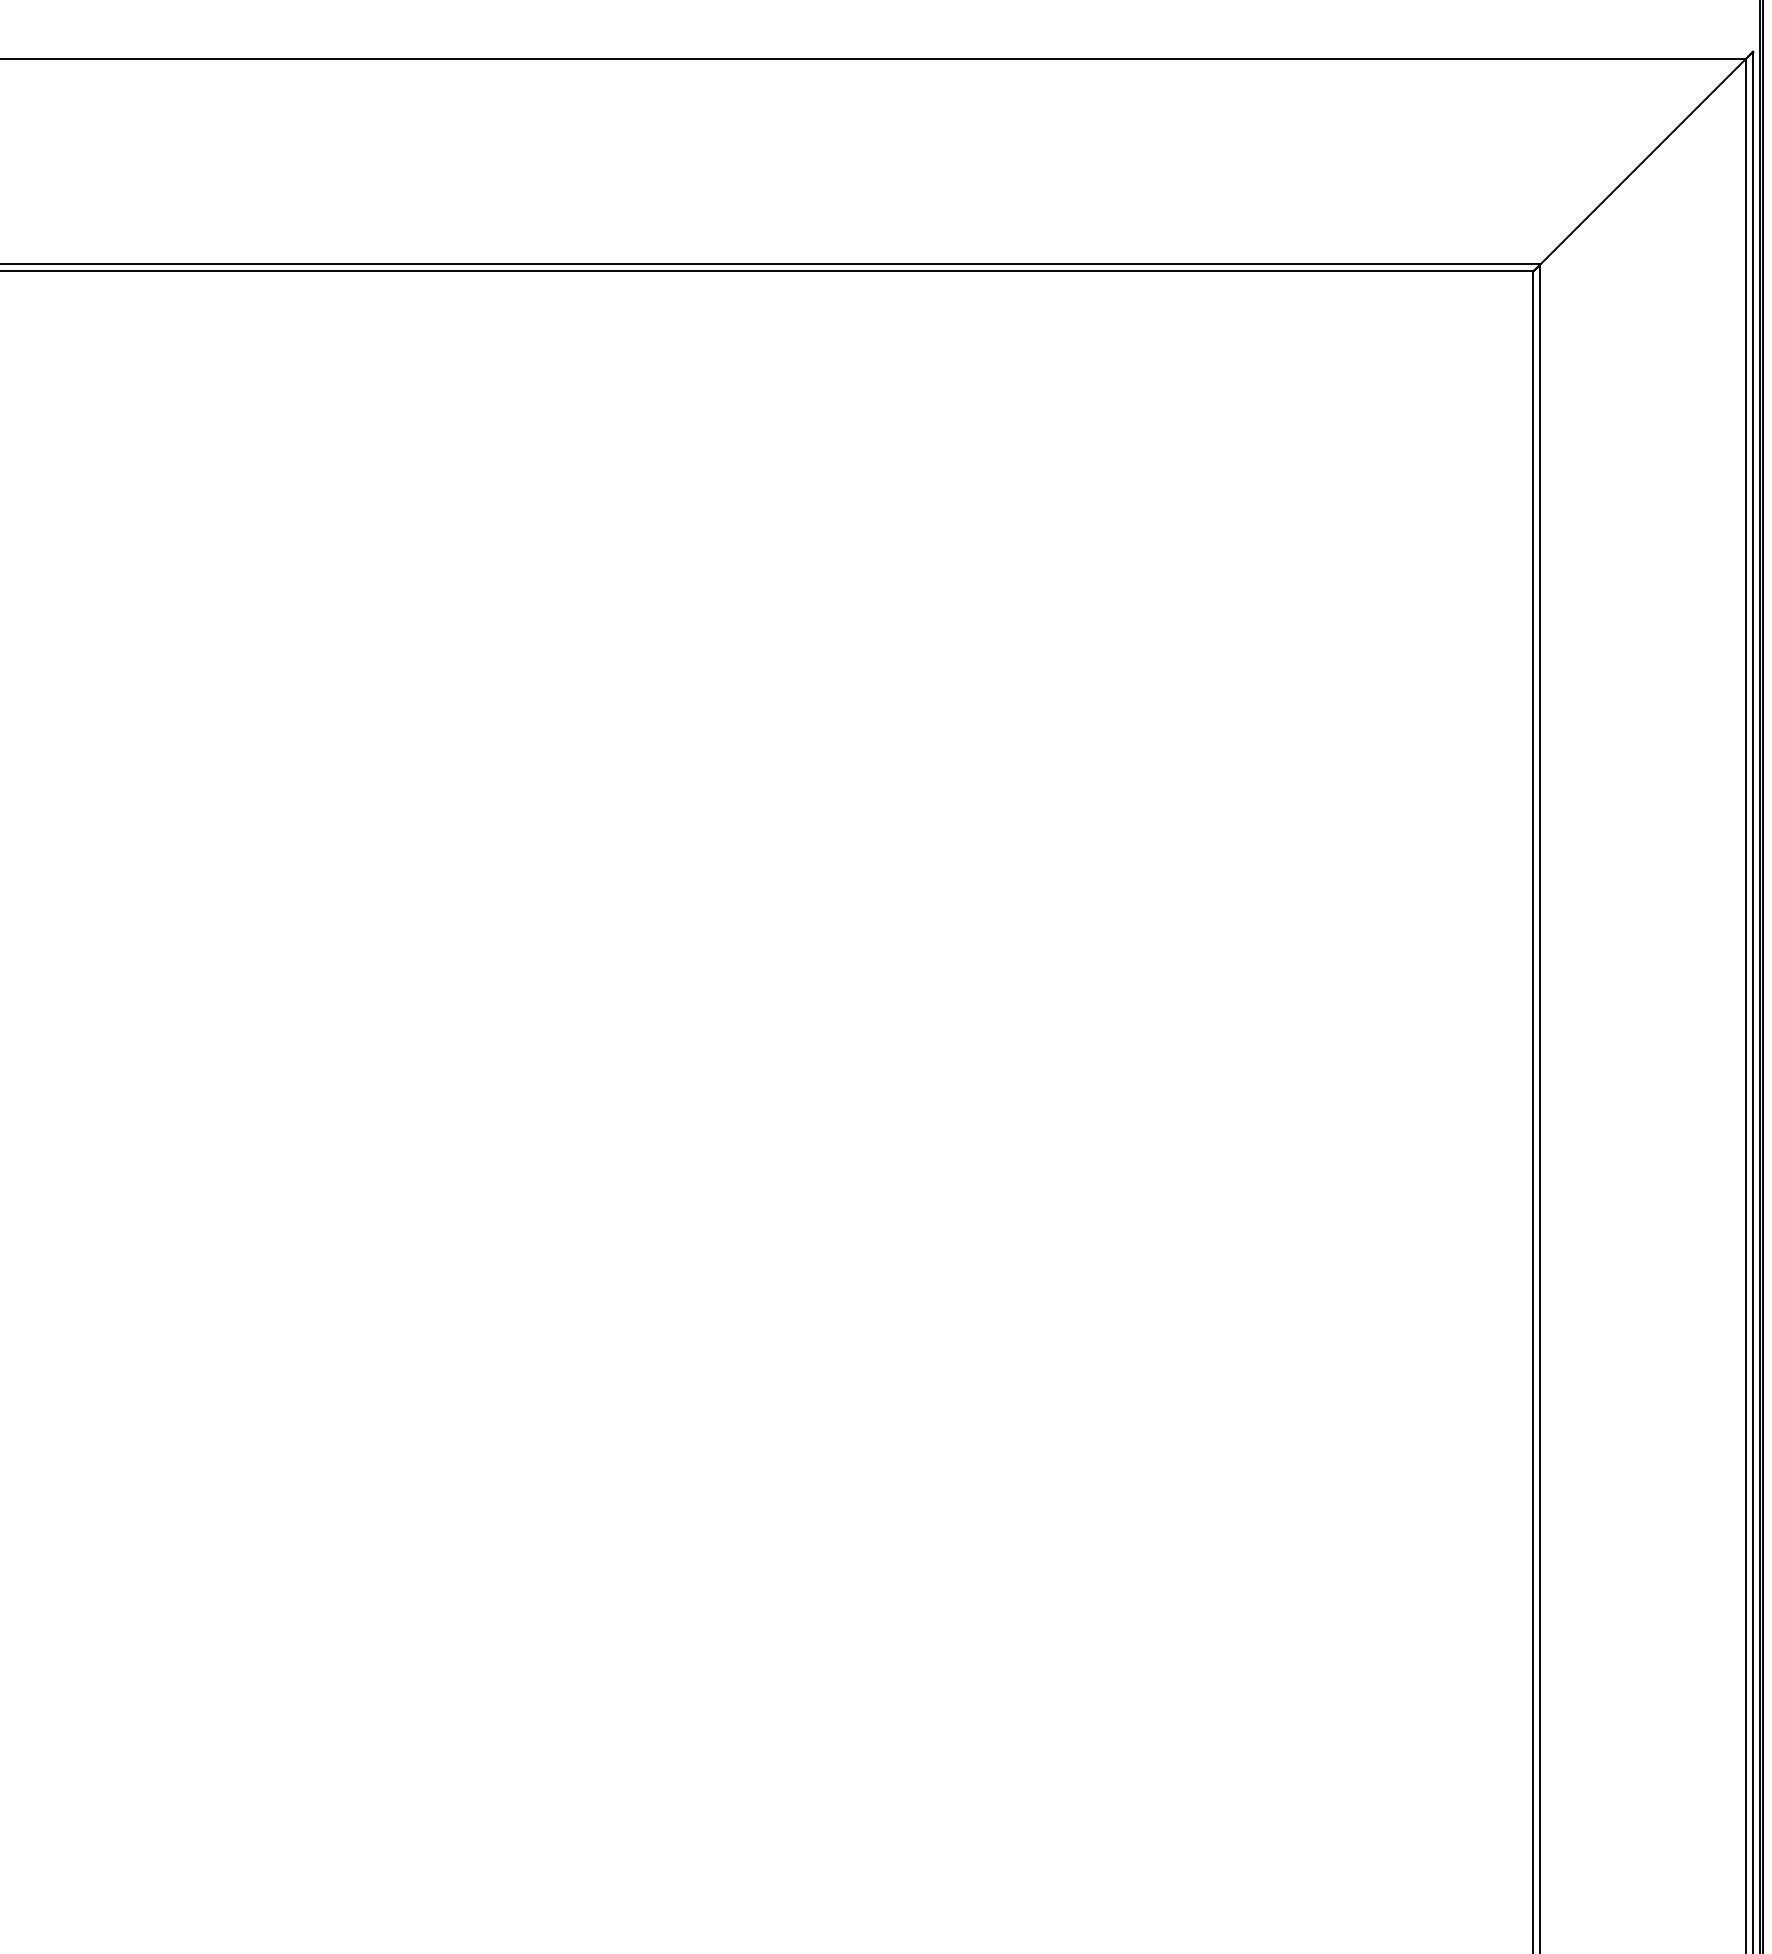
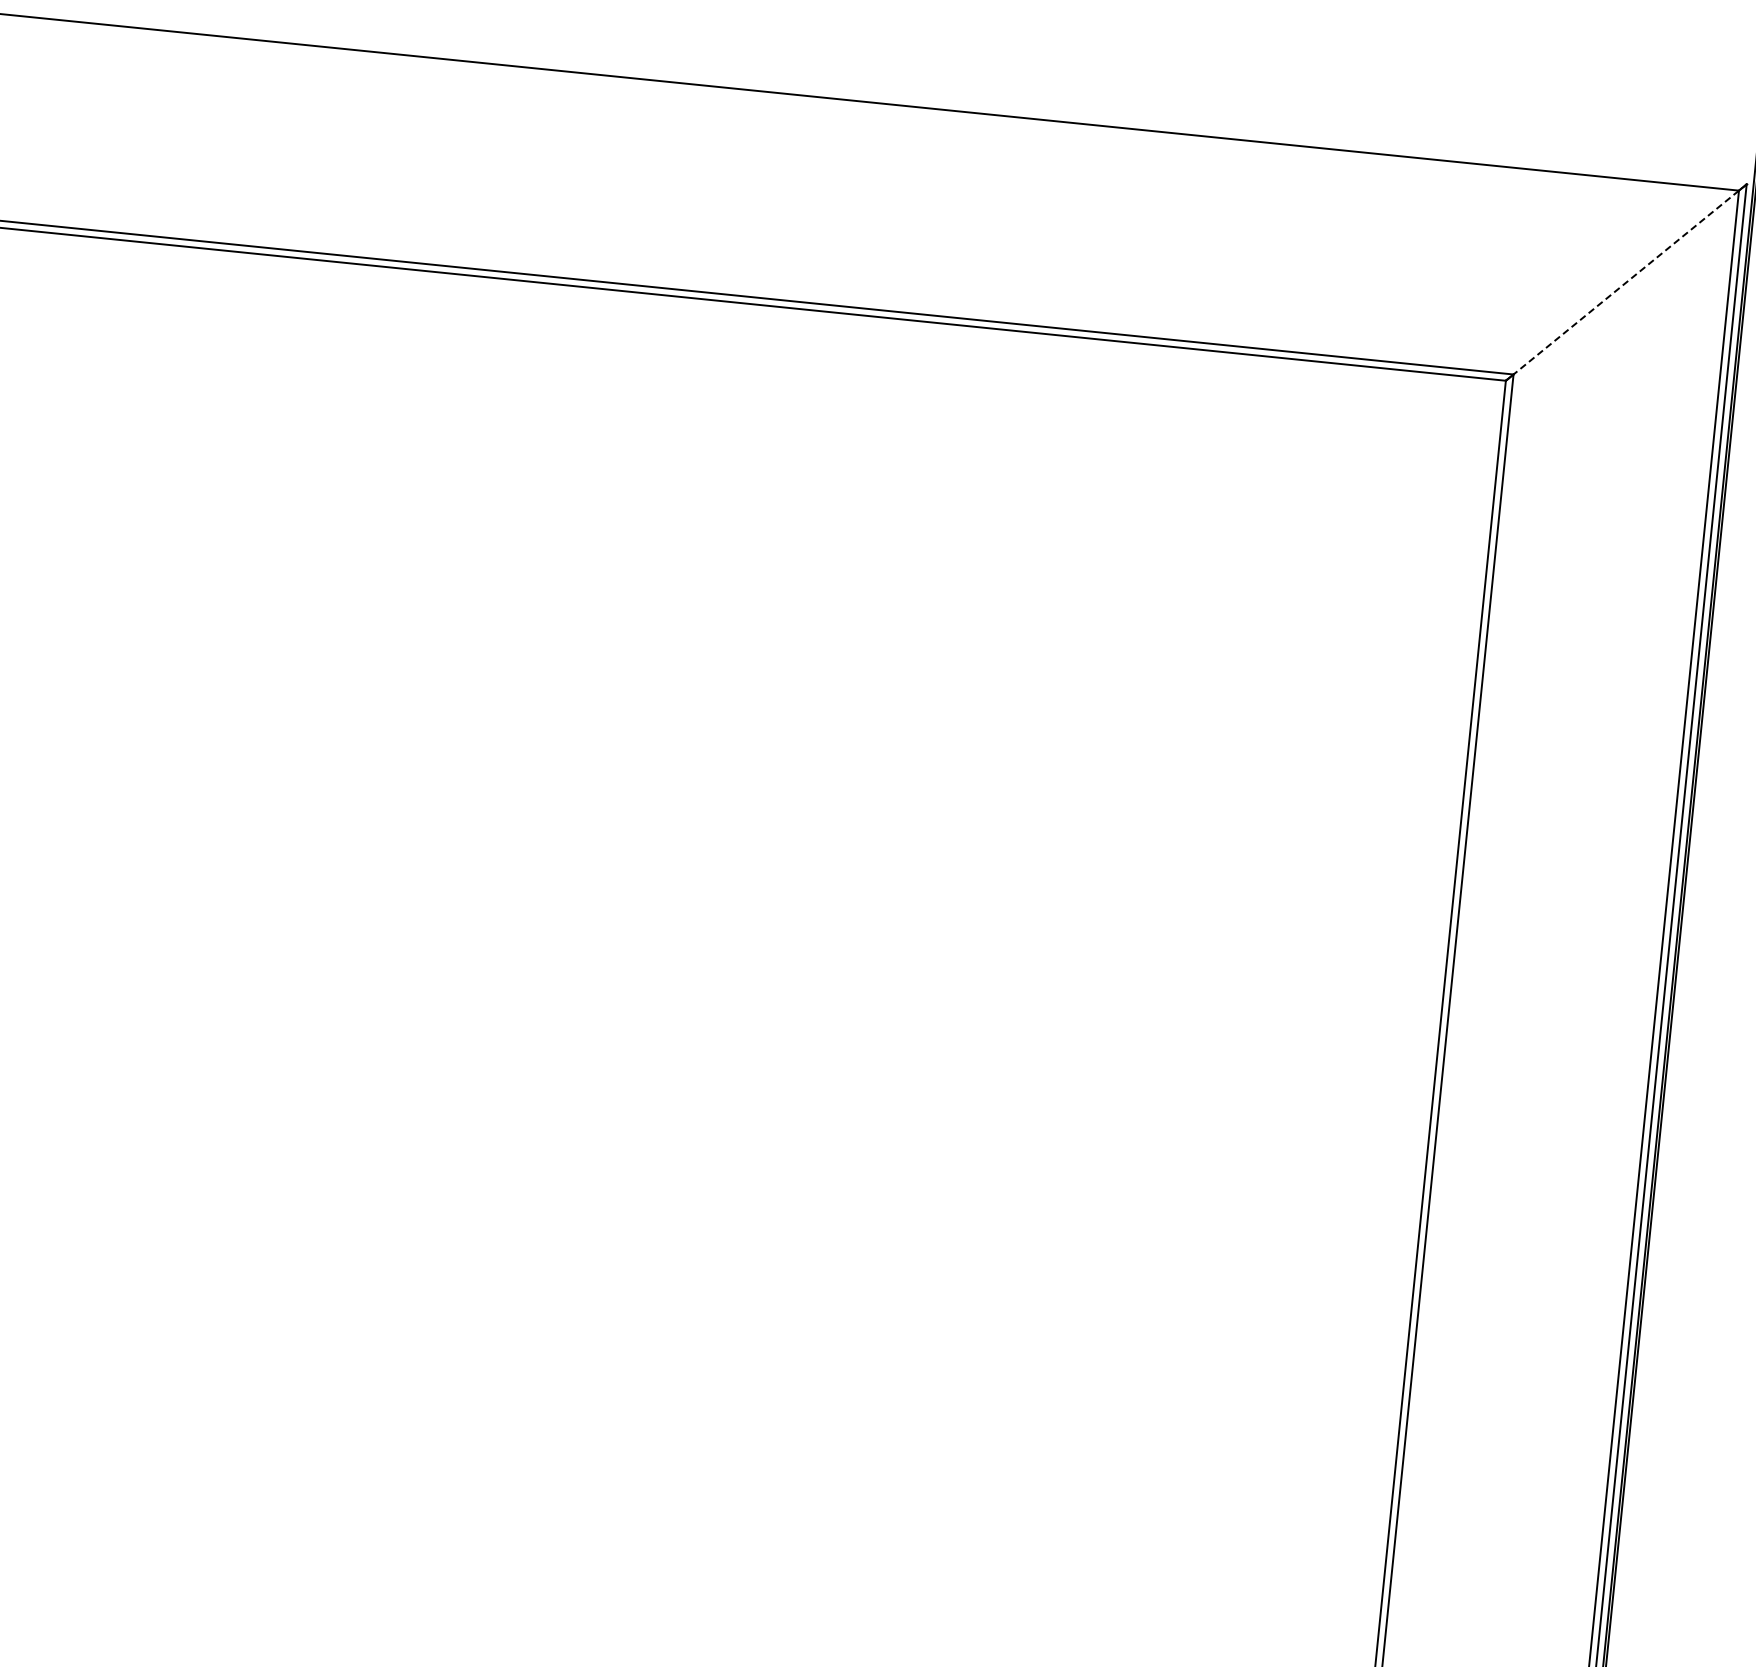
line: (1642, 161) -> (1625, 282), solid -> dashed

